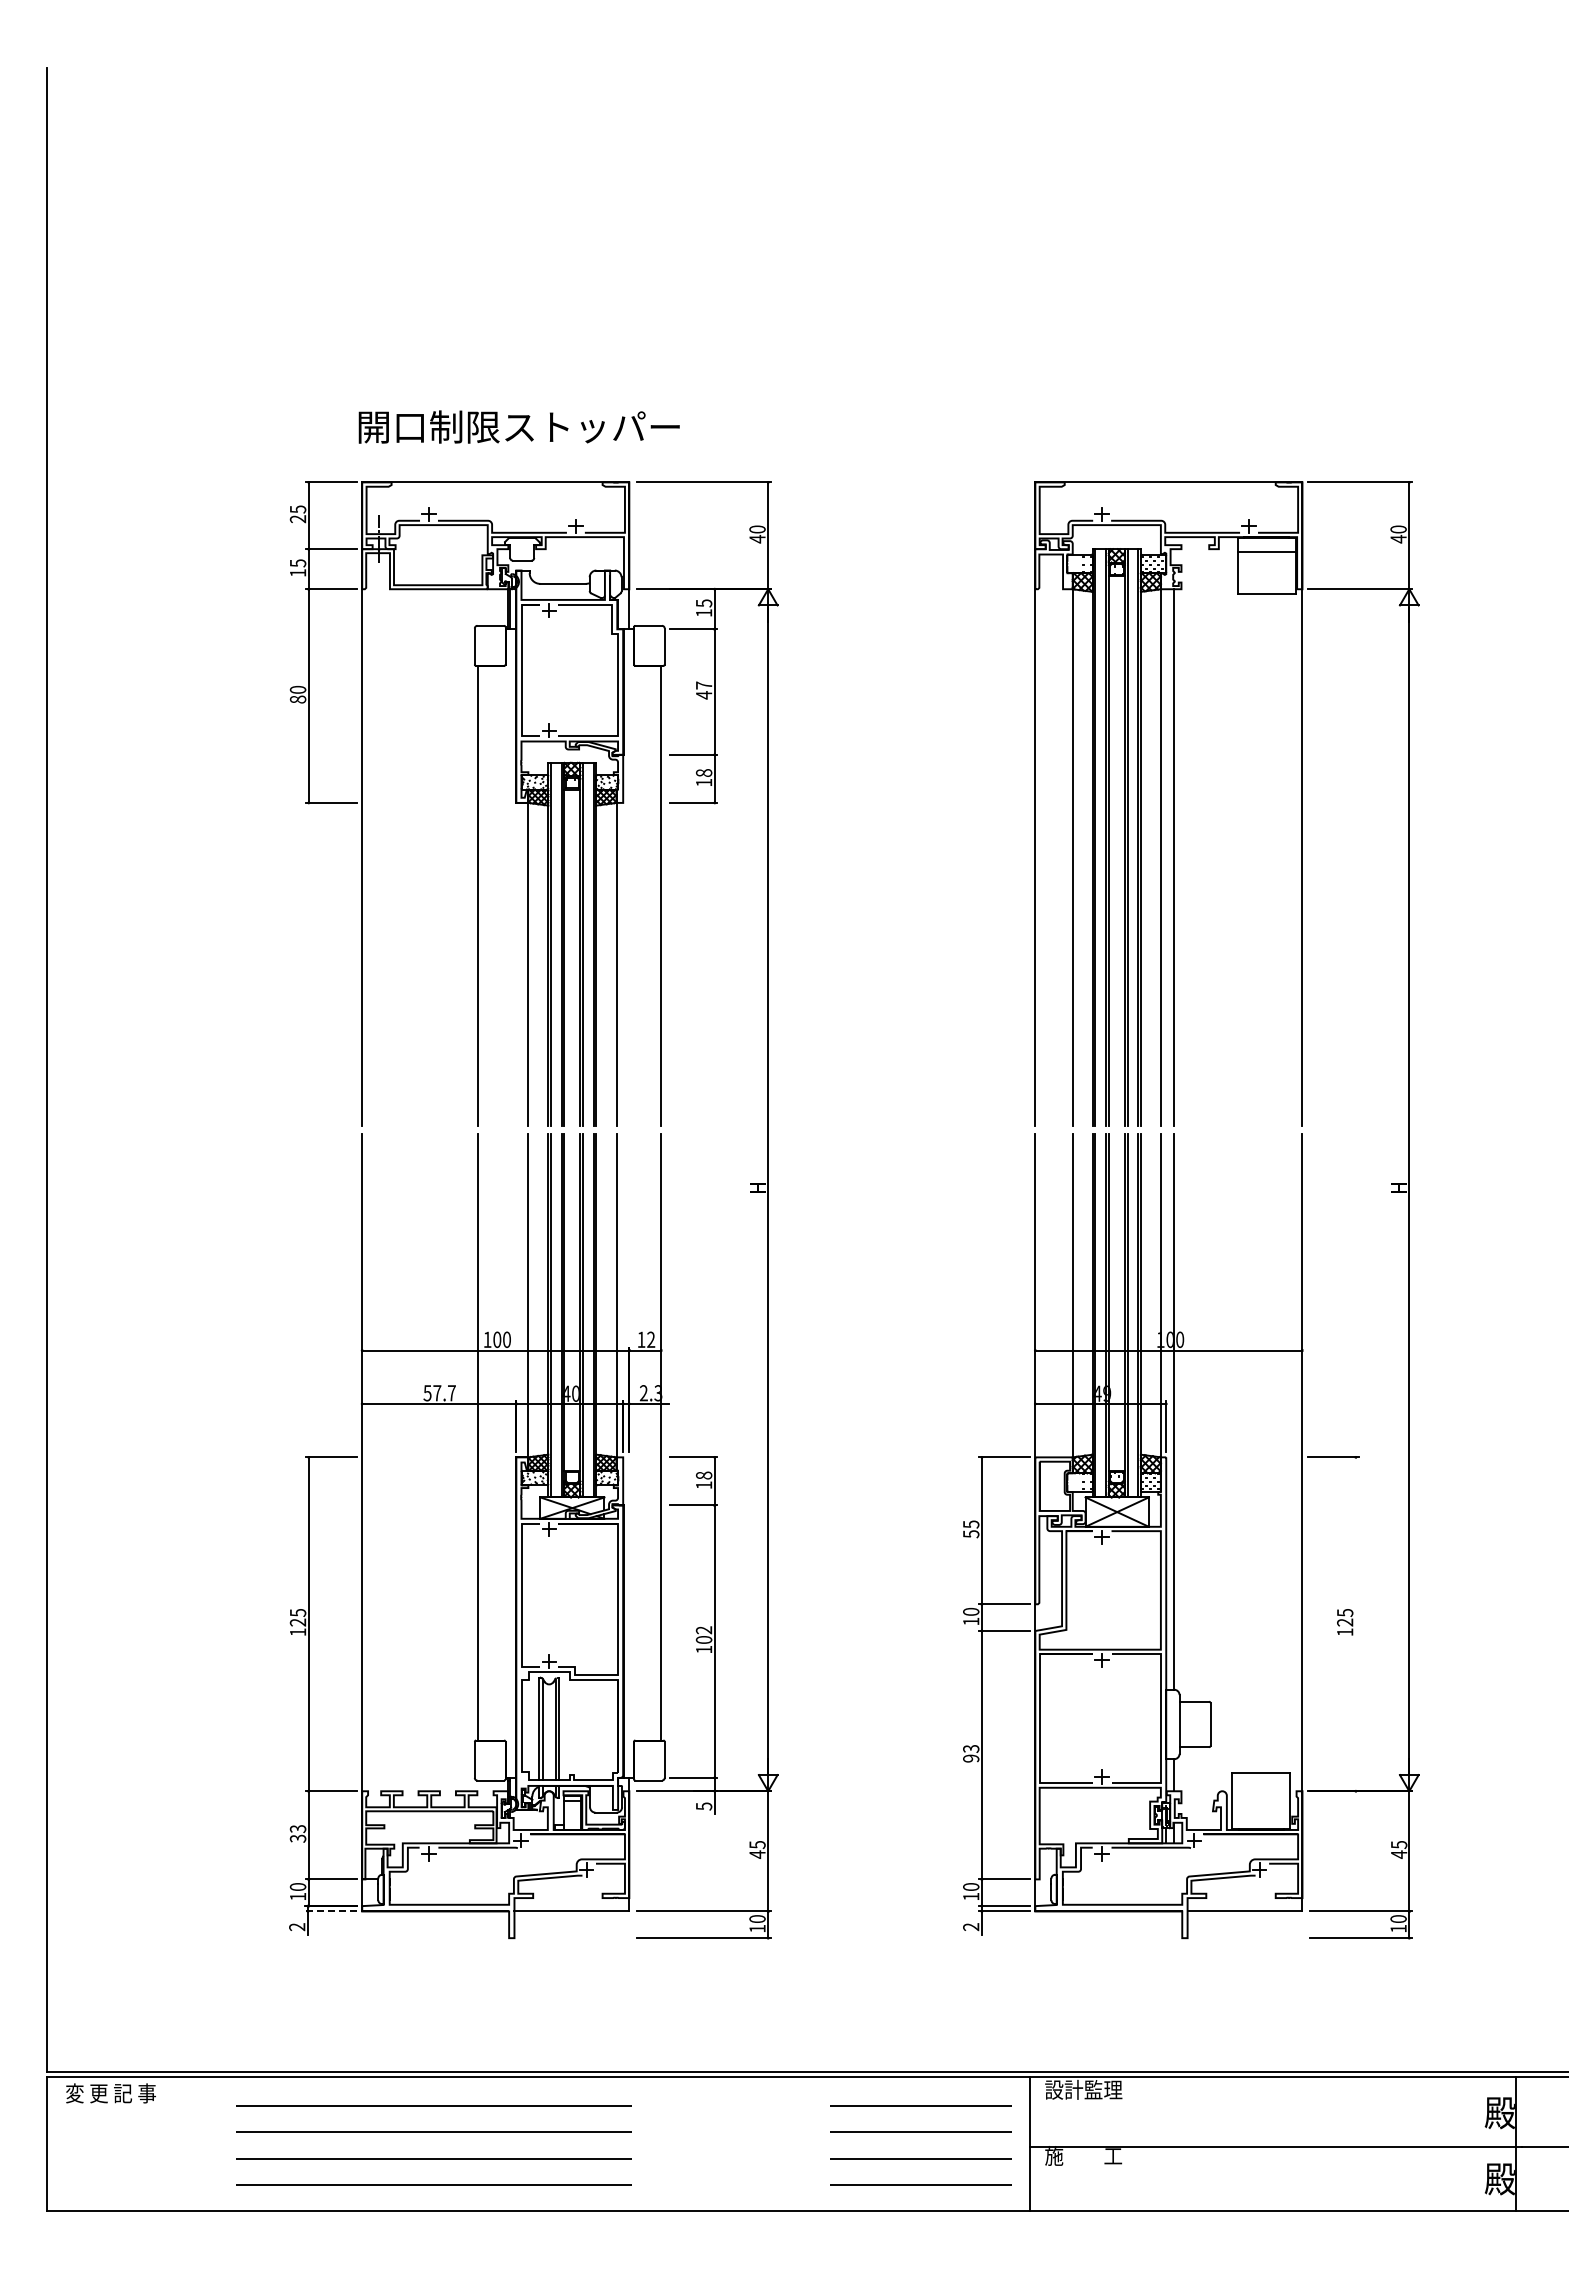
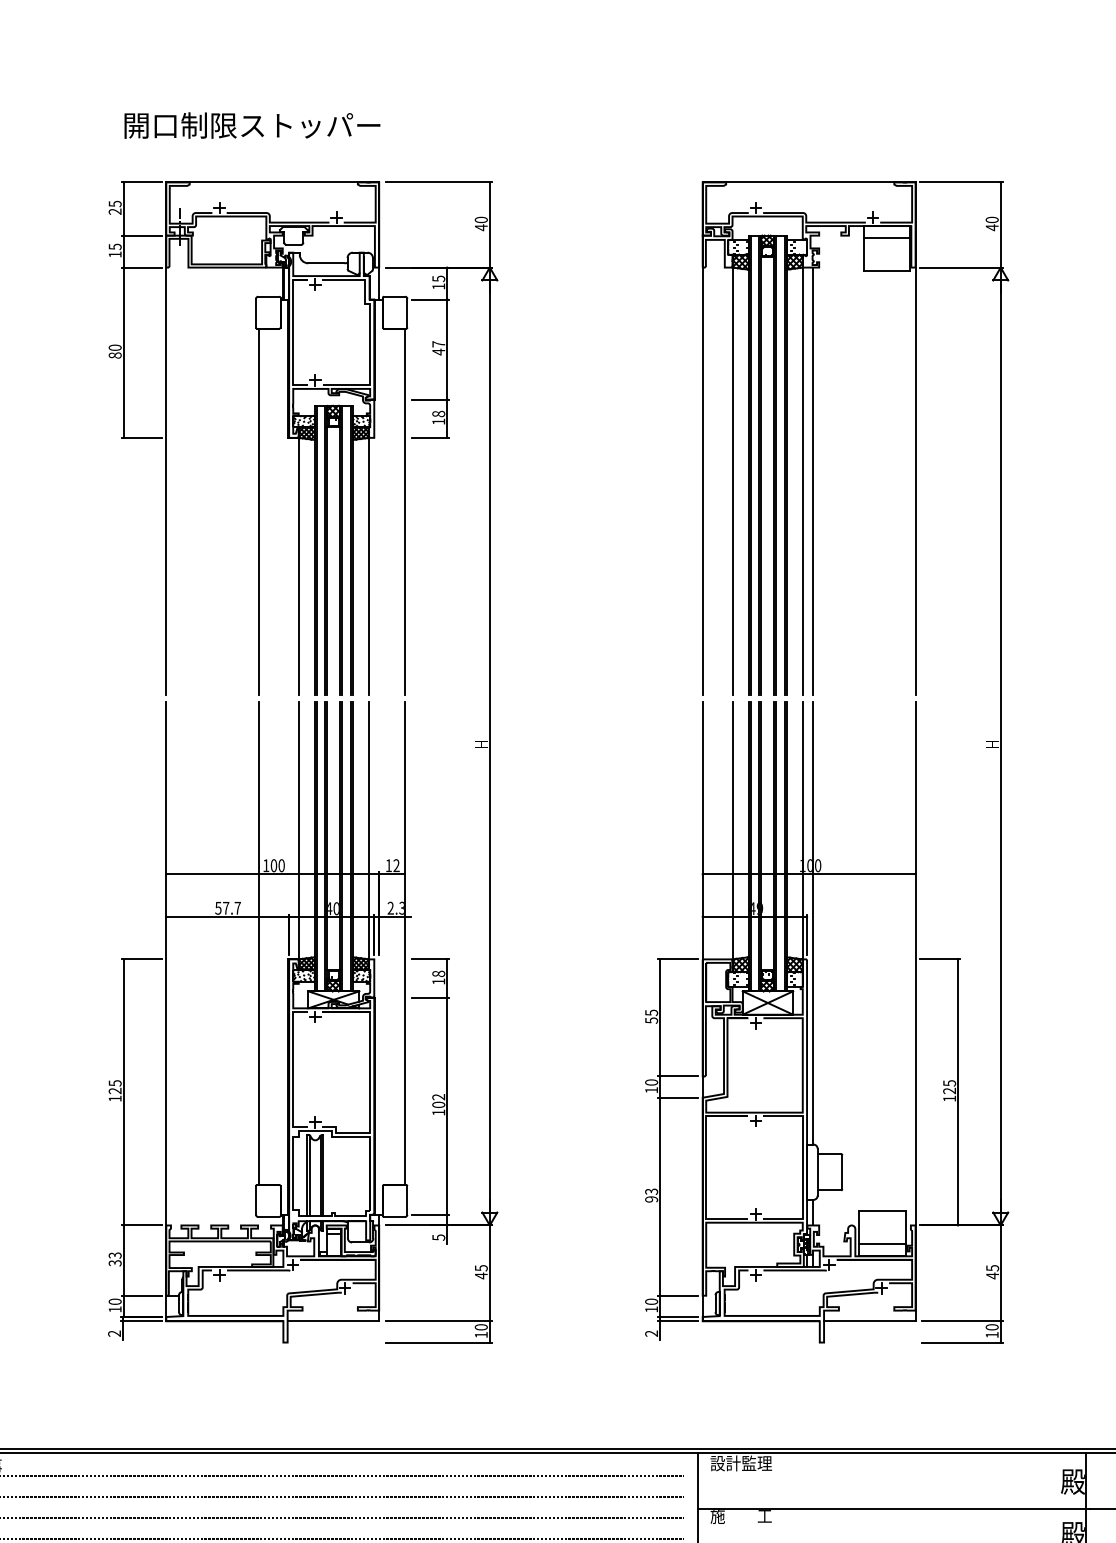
text: (518, 426) -> (251, 125), moved
line: (1355, 1624) -> (957, 1092), added
line: (1260, 1814) -> (882, 1243), added
line: (331, 1911) -> (141, 1321), dashed -> solid

